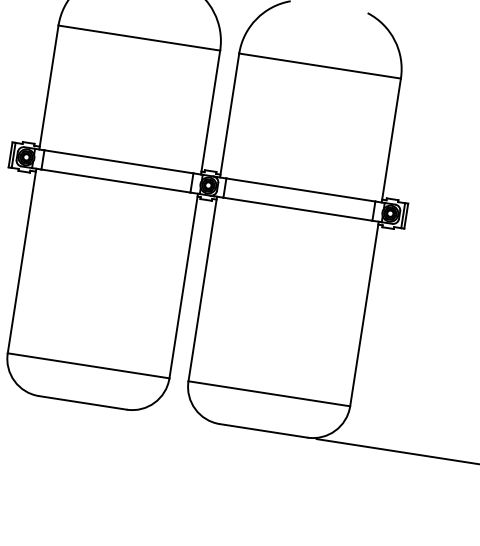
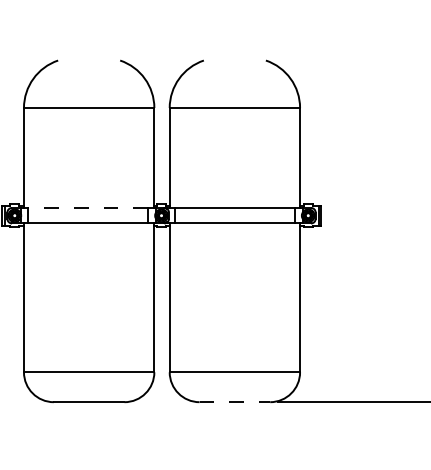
line: (118, 161) -> (87, 207), solid -> dashed
line: (264, 431) -> (235, 402), solid -> dashed

